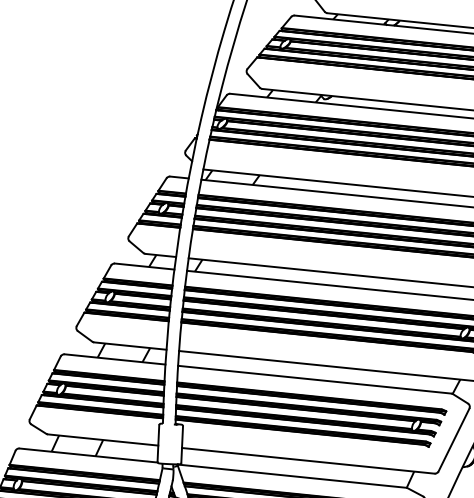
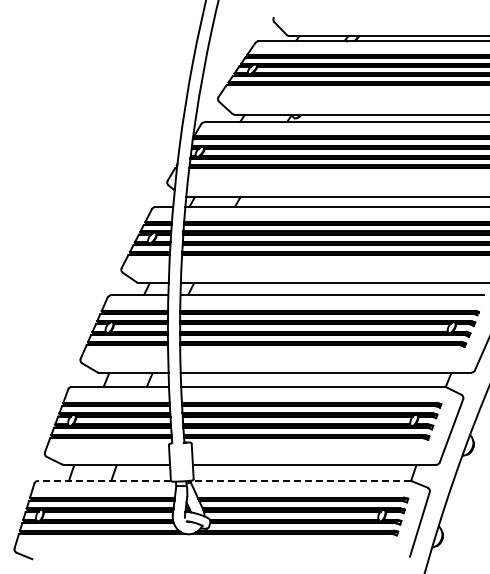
line: (88, 456) -> (104, 481), solid -> dashed
line: (291, 476) -> (300, 481), solid -> dashed

